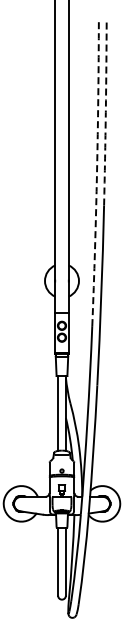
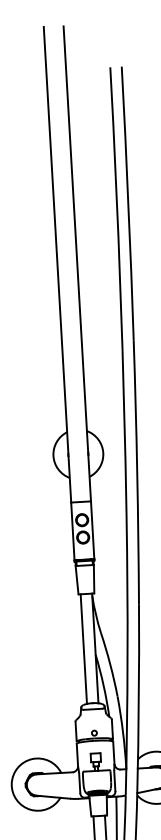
arc: (105, 112) -> (127, 203), dashed -> solid
arc: (97, 172) -> (121, 292), dashed -> solid

